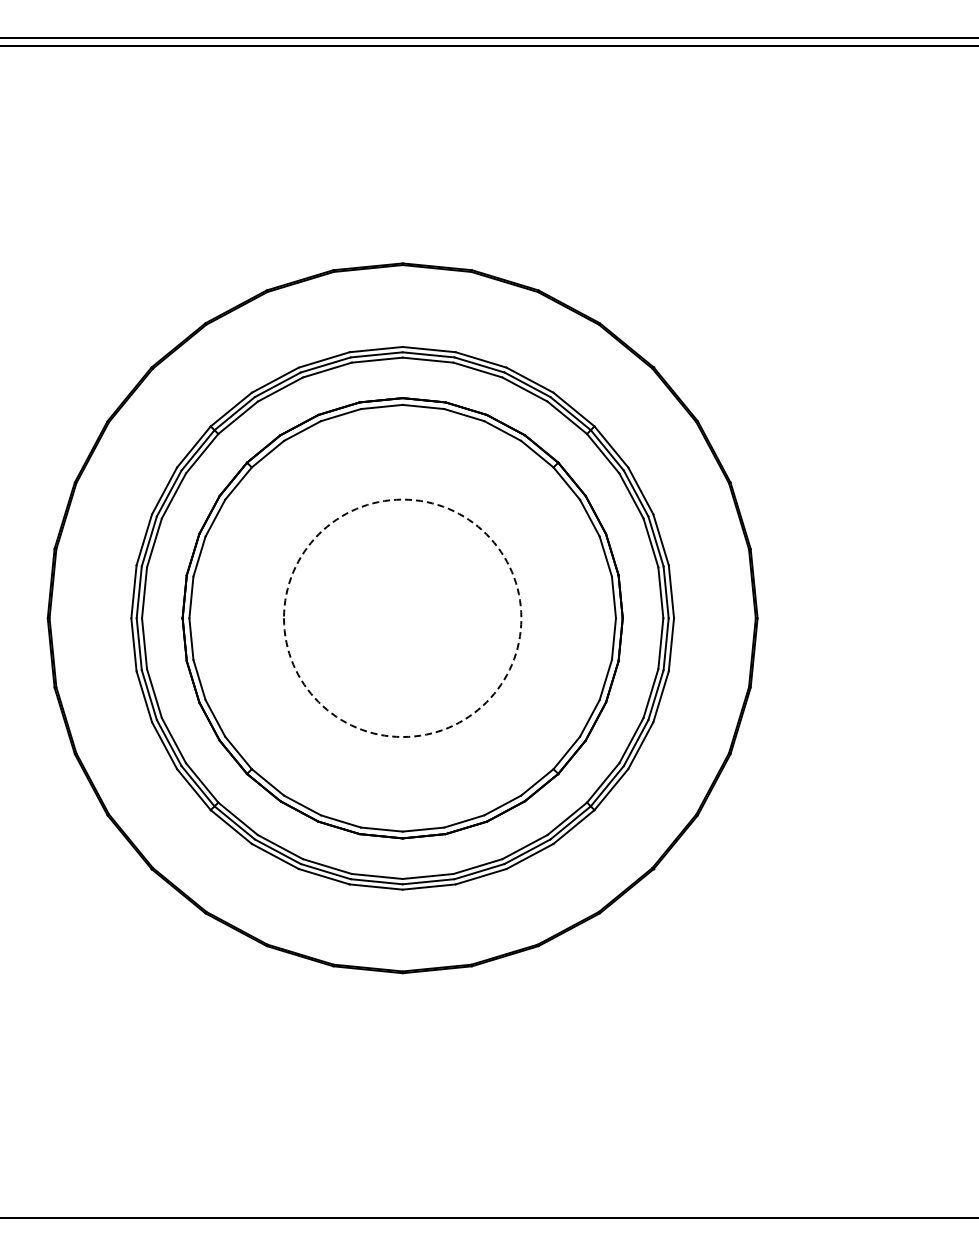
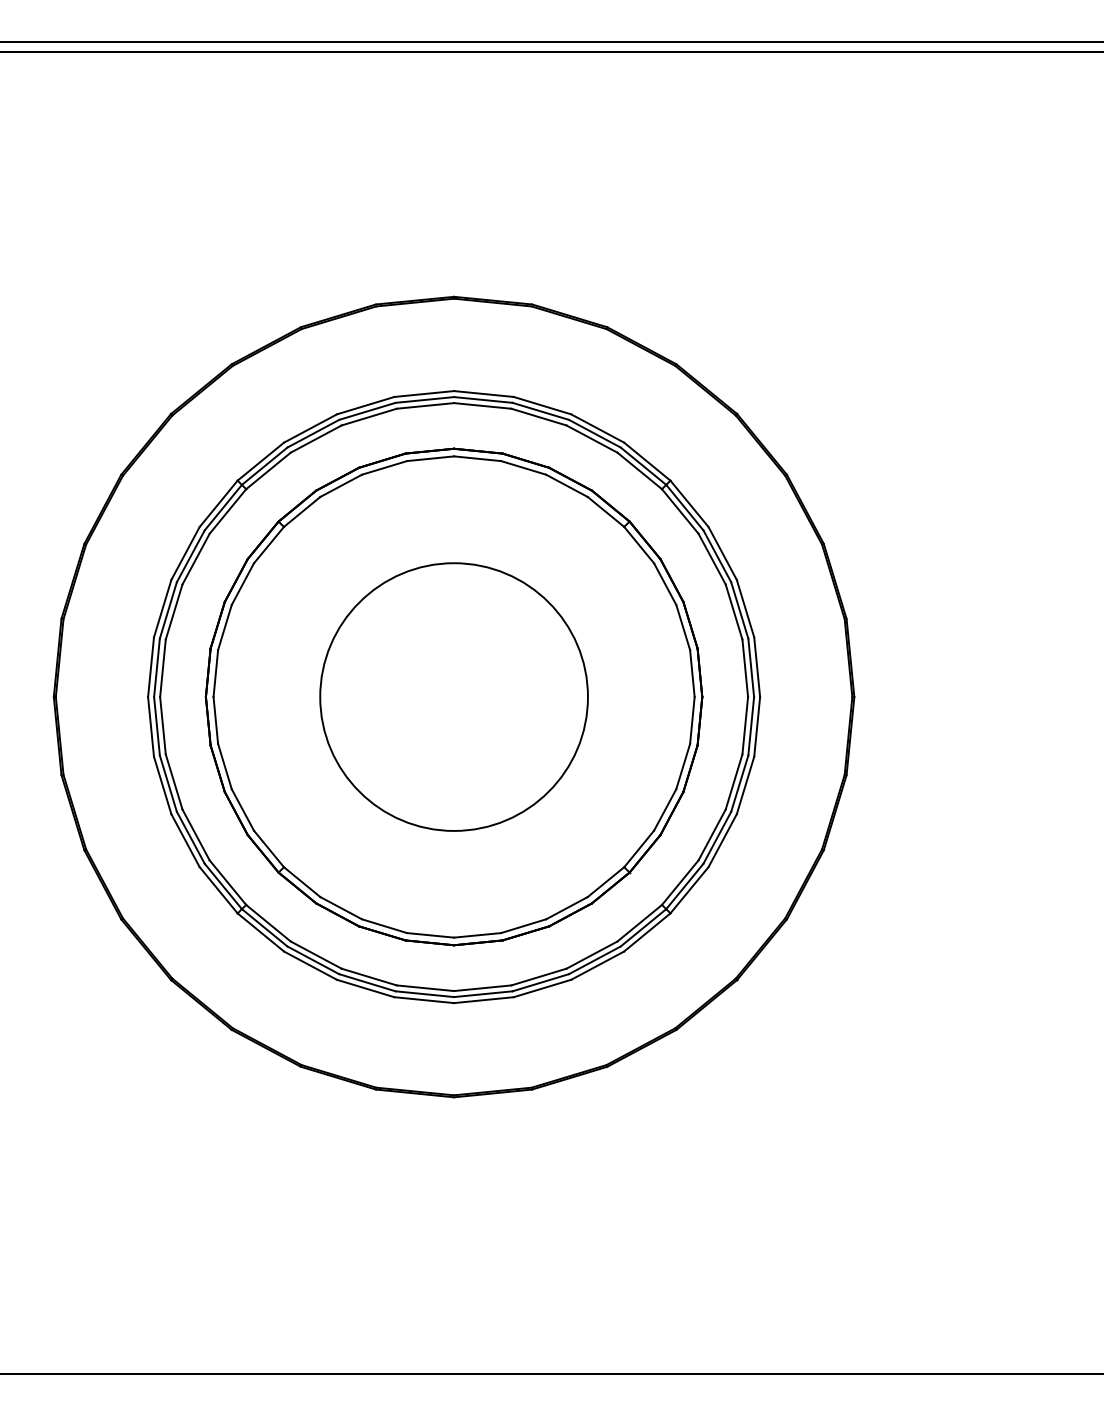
circle: (402, 618) -> (453, 697), dashed -> solid

